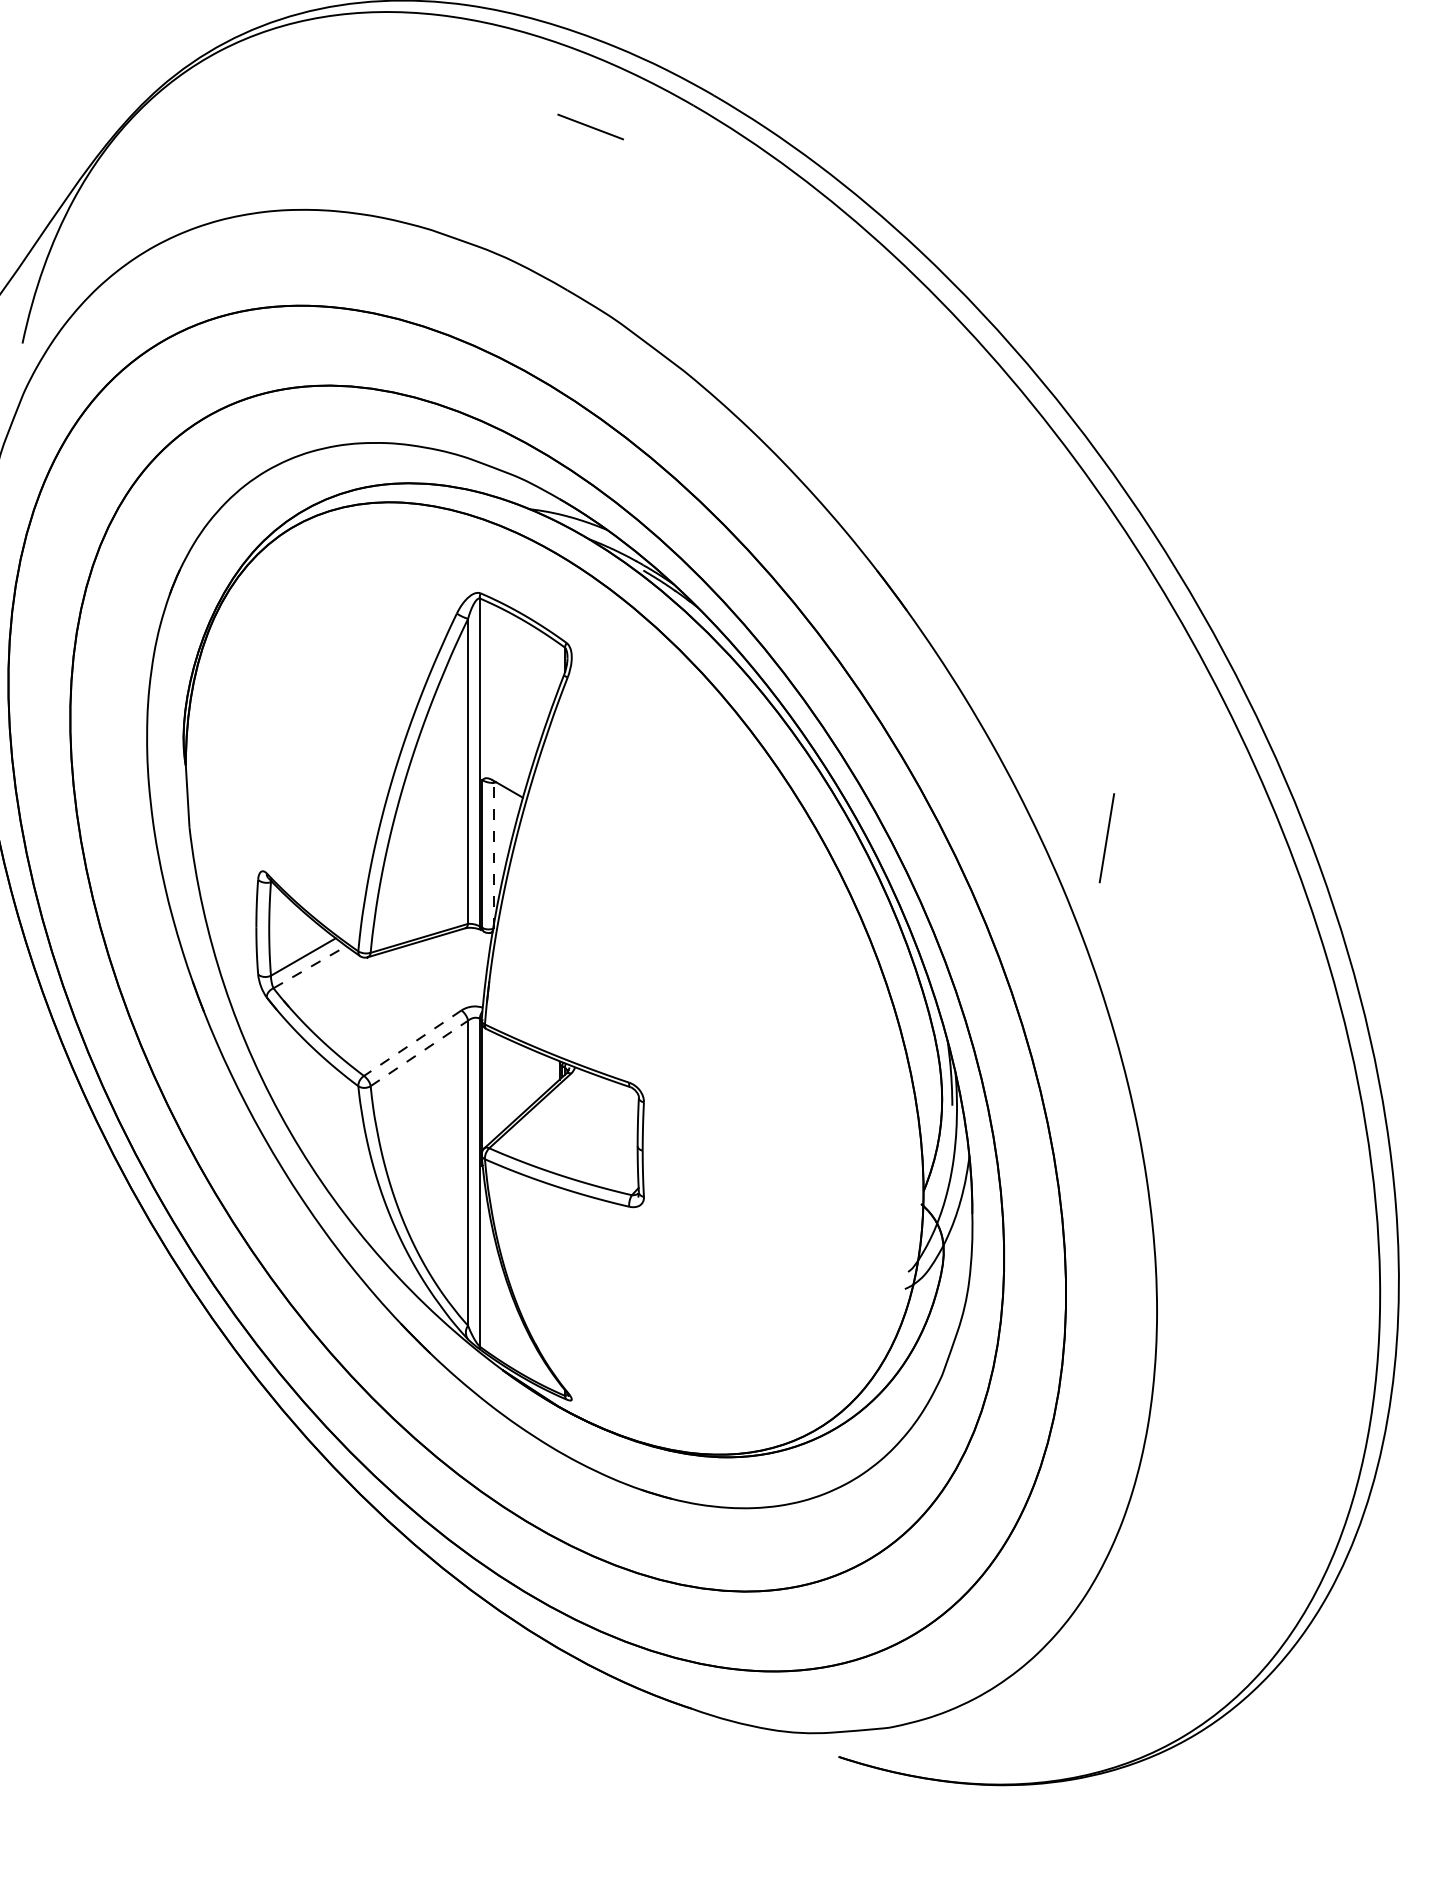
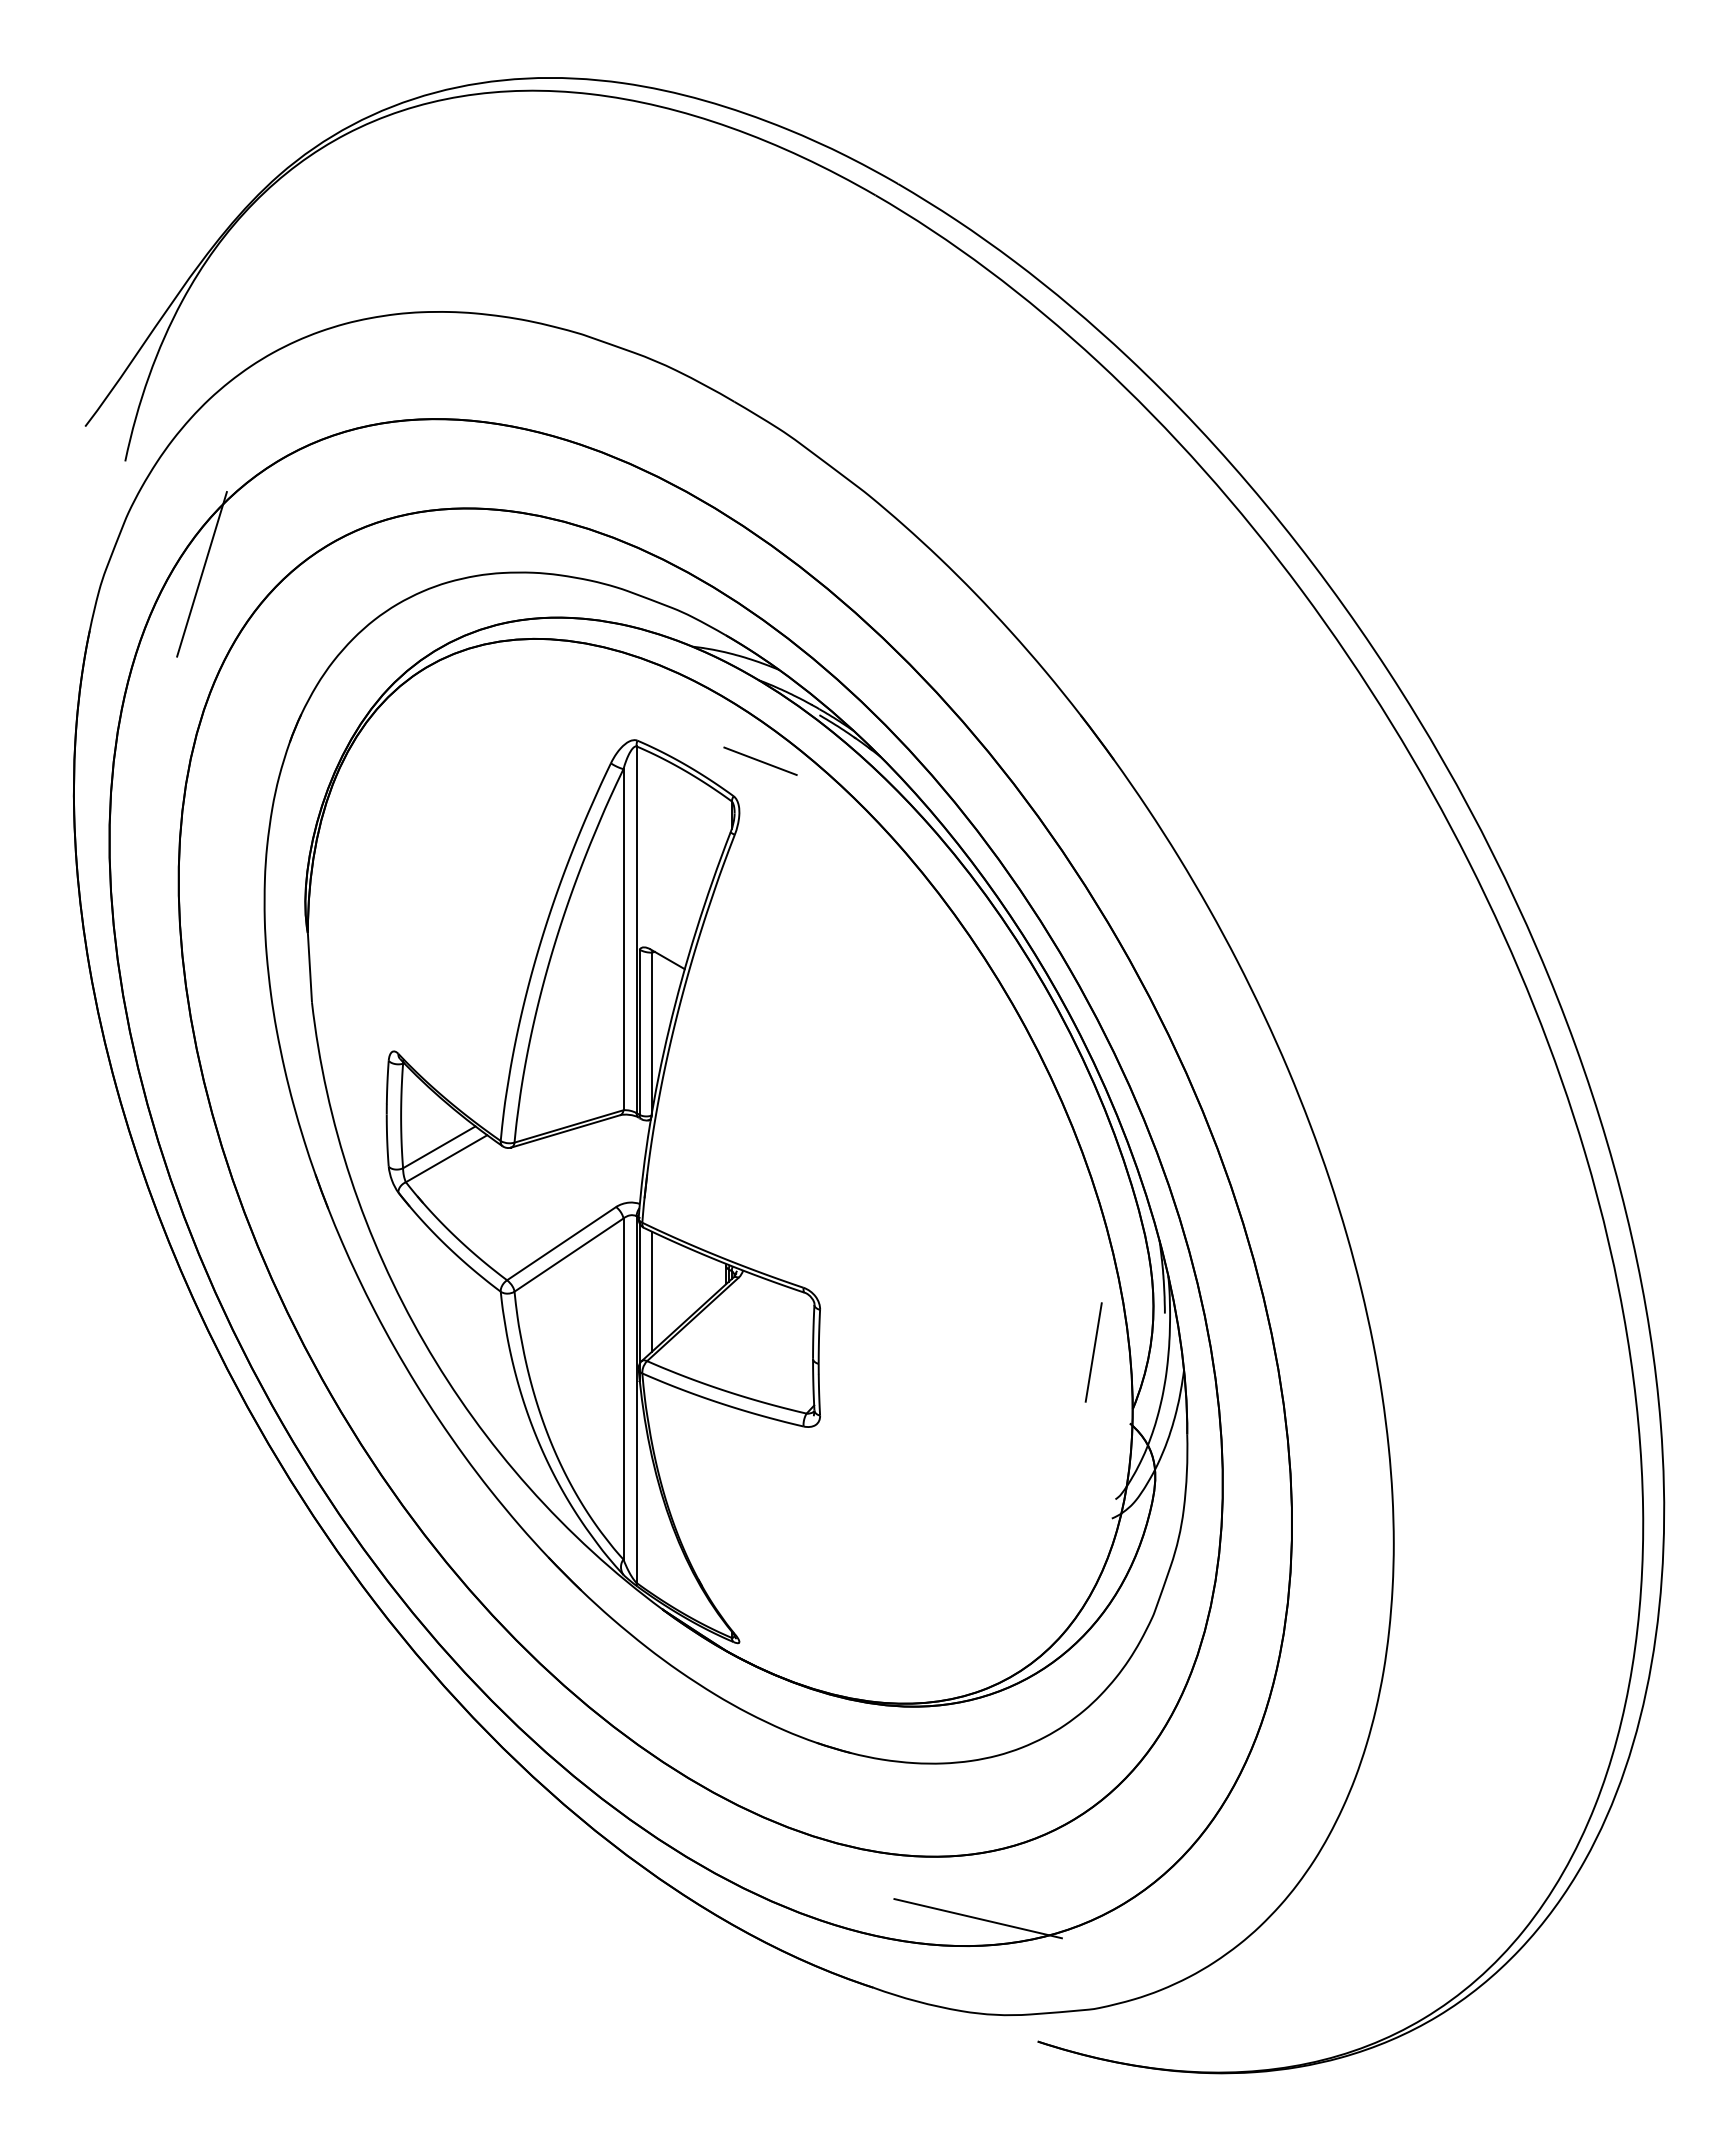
line: (590, 126) -> (760, 760), moved
line: (90, 444) -> (201, 574), added
line: (1106, 838) -> (1093, 1352), moved
line: (493, 855) -> (651, 1033), dashed -> solid
line: (309, 967) -> (446, 1158), dashed -> solid
line: (412, 1043) -> (561, 1243), dashed -> solid
line: (419, 1053) -> (569, 1255), dashed -> solid
line: (493, 1085) -> (651, 1291), added
line: (784, 1646) -> (977, 1918), added

